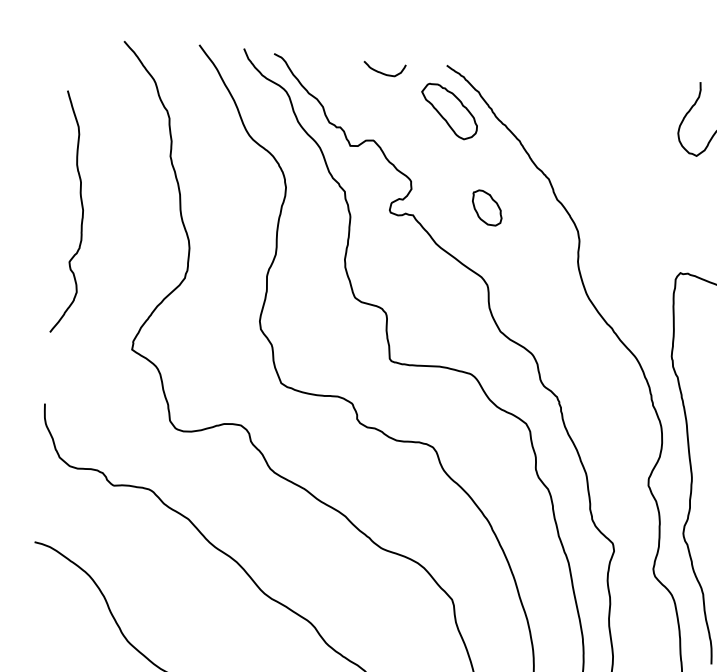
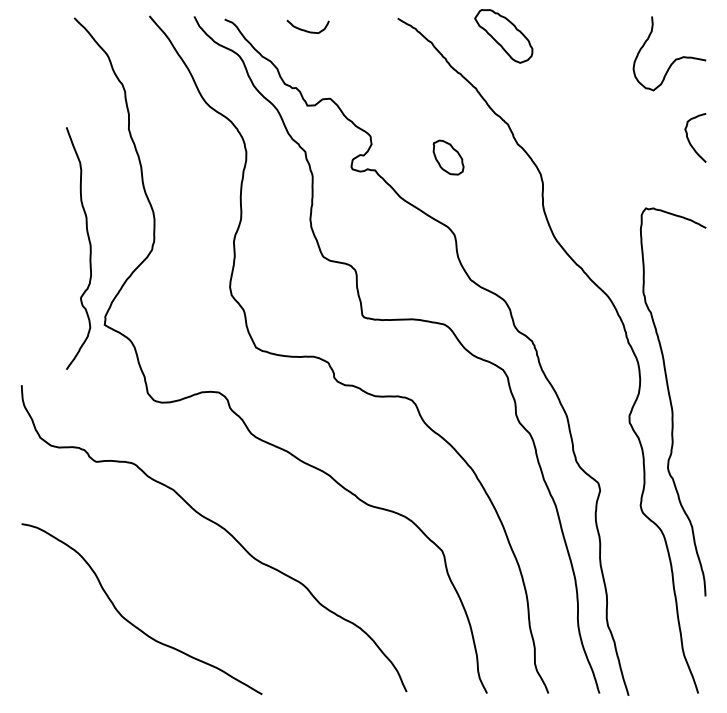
curve: (383, 72) -> (307, 30), moved
part: (449, 111) -> (503, 36), moved
curve: (81, 213) -> (89, 248), moved

